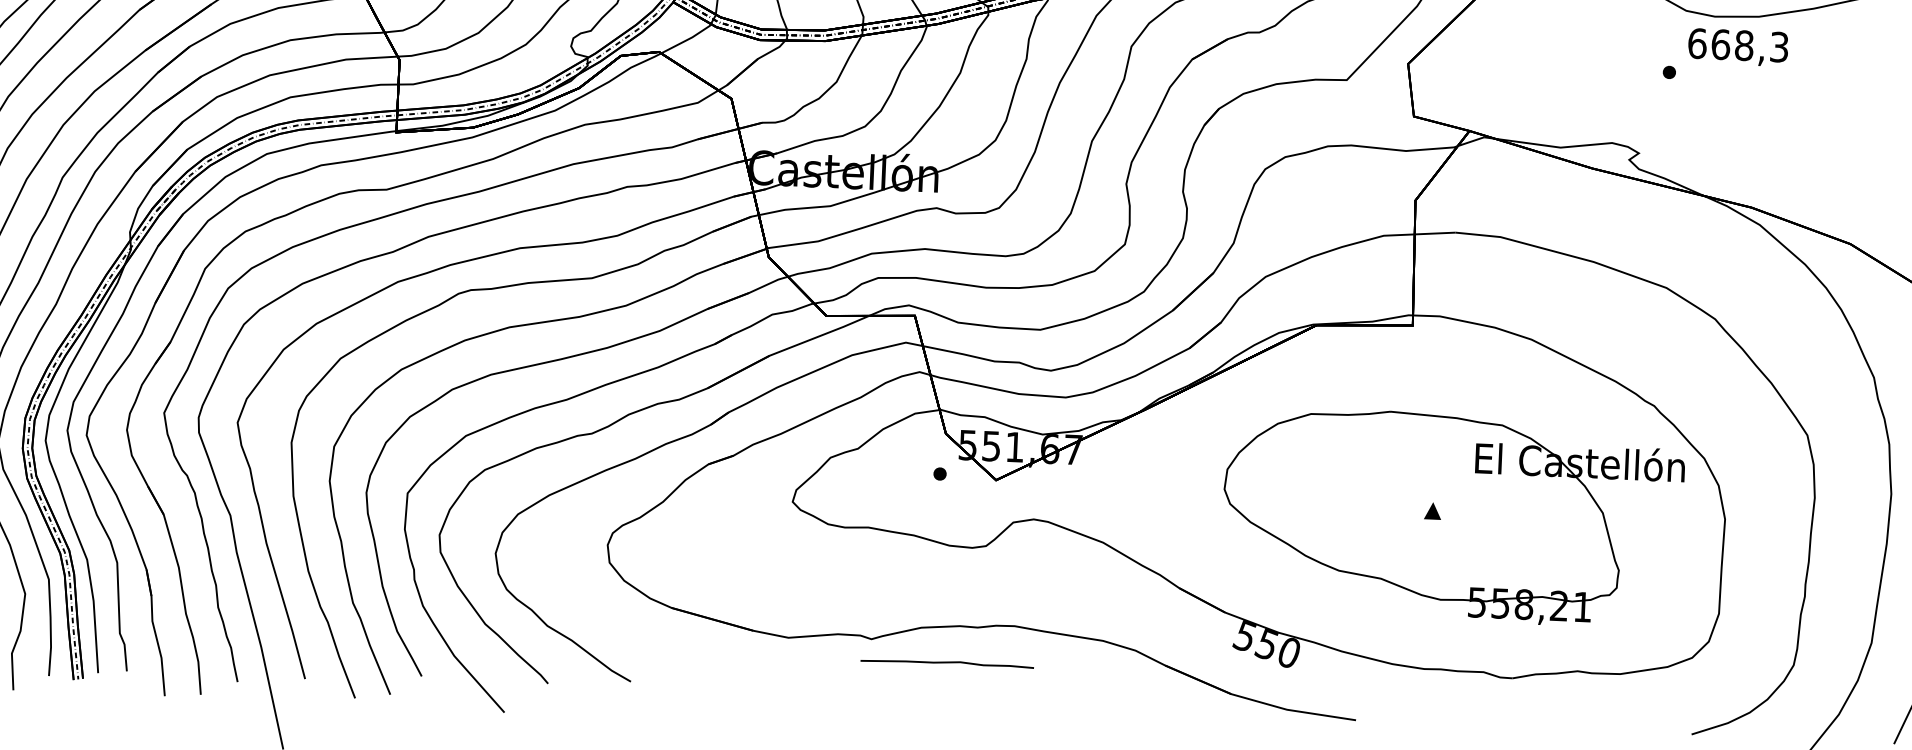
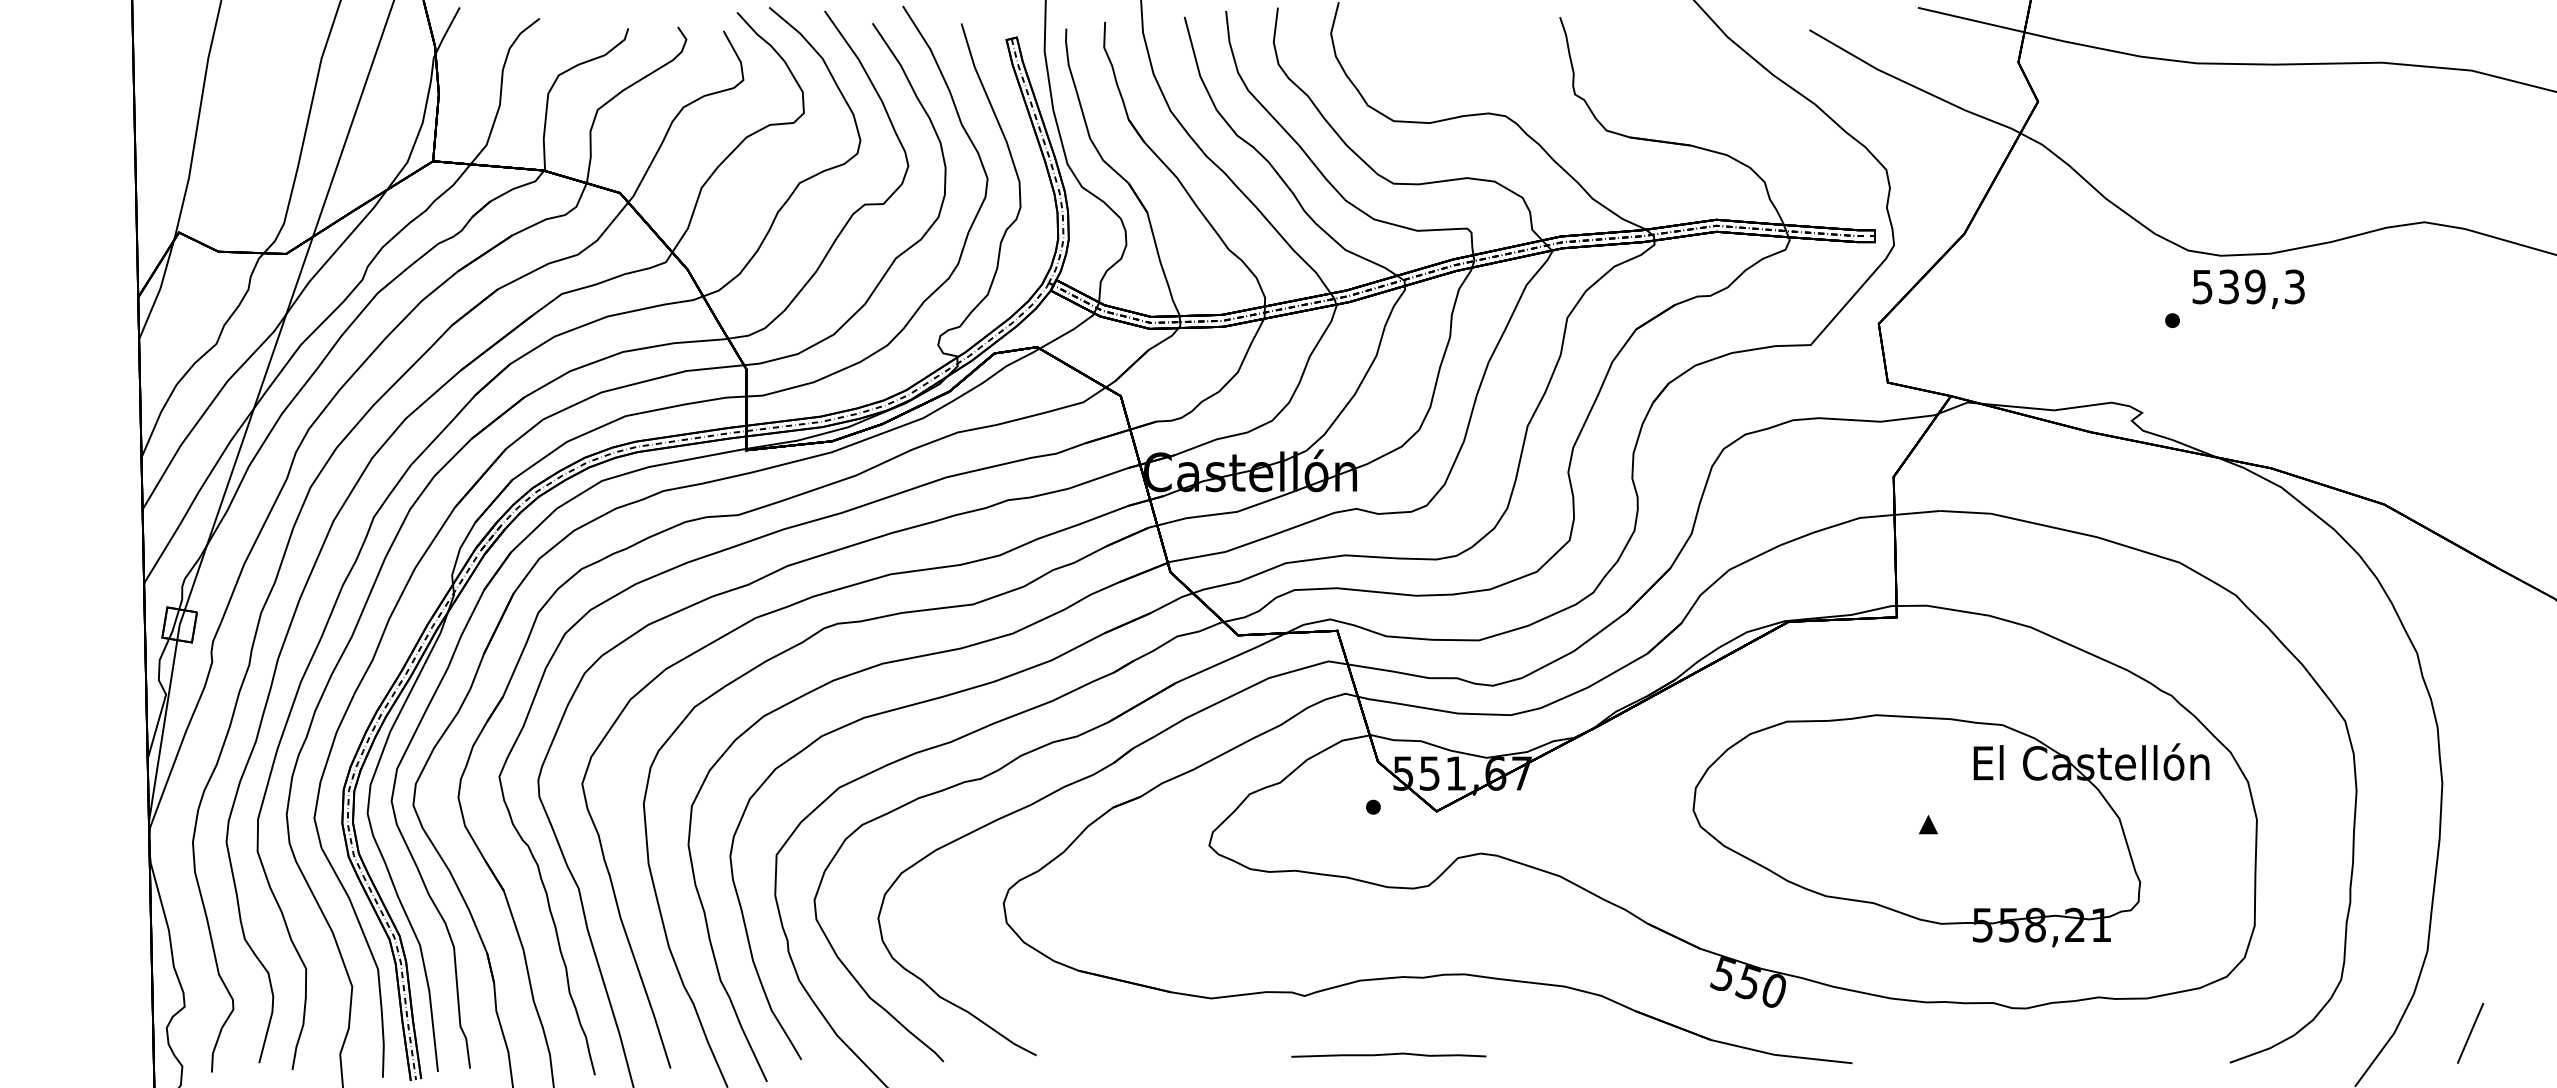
text: (1720, 44) -> (2228, 286), 668,3 -> 539,3
curve: (947, 662) -> (1388, 1054), moved

